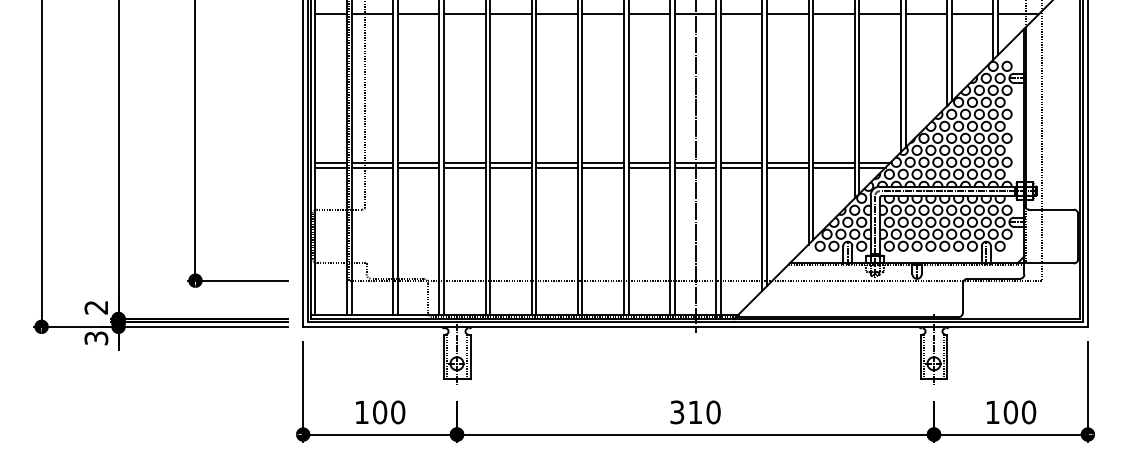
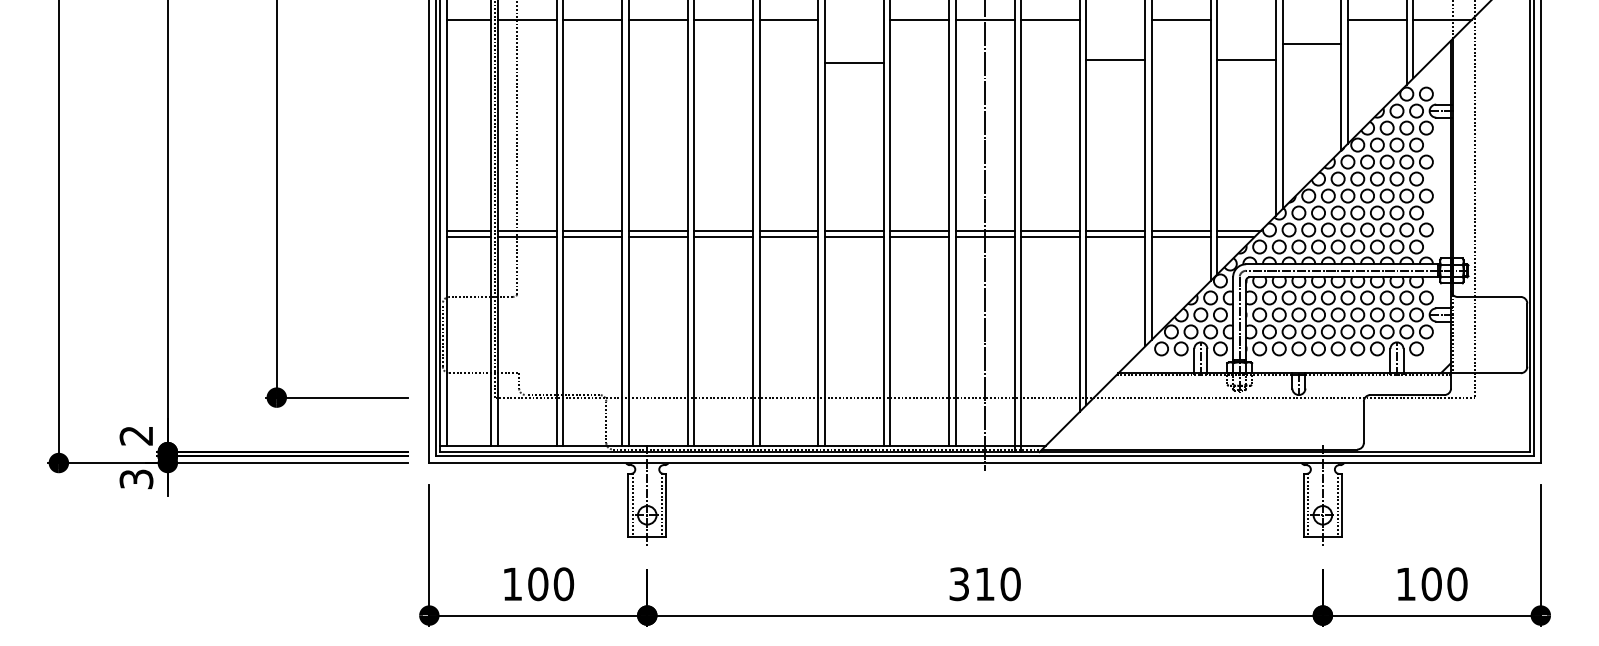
line: (602, 13) -> (853, 62), moved
line: (787, 13) -> (1115, 59), moved
line: (880, 13) -> (1246, 59), moved
line: (925, 13) -> (1311, 43), moved

